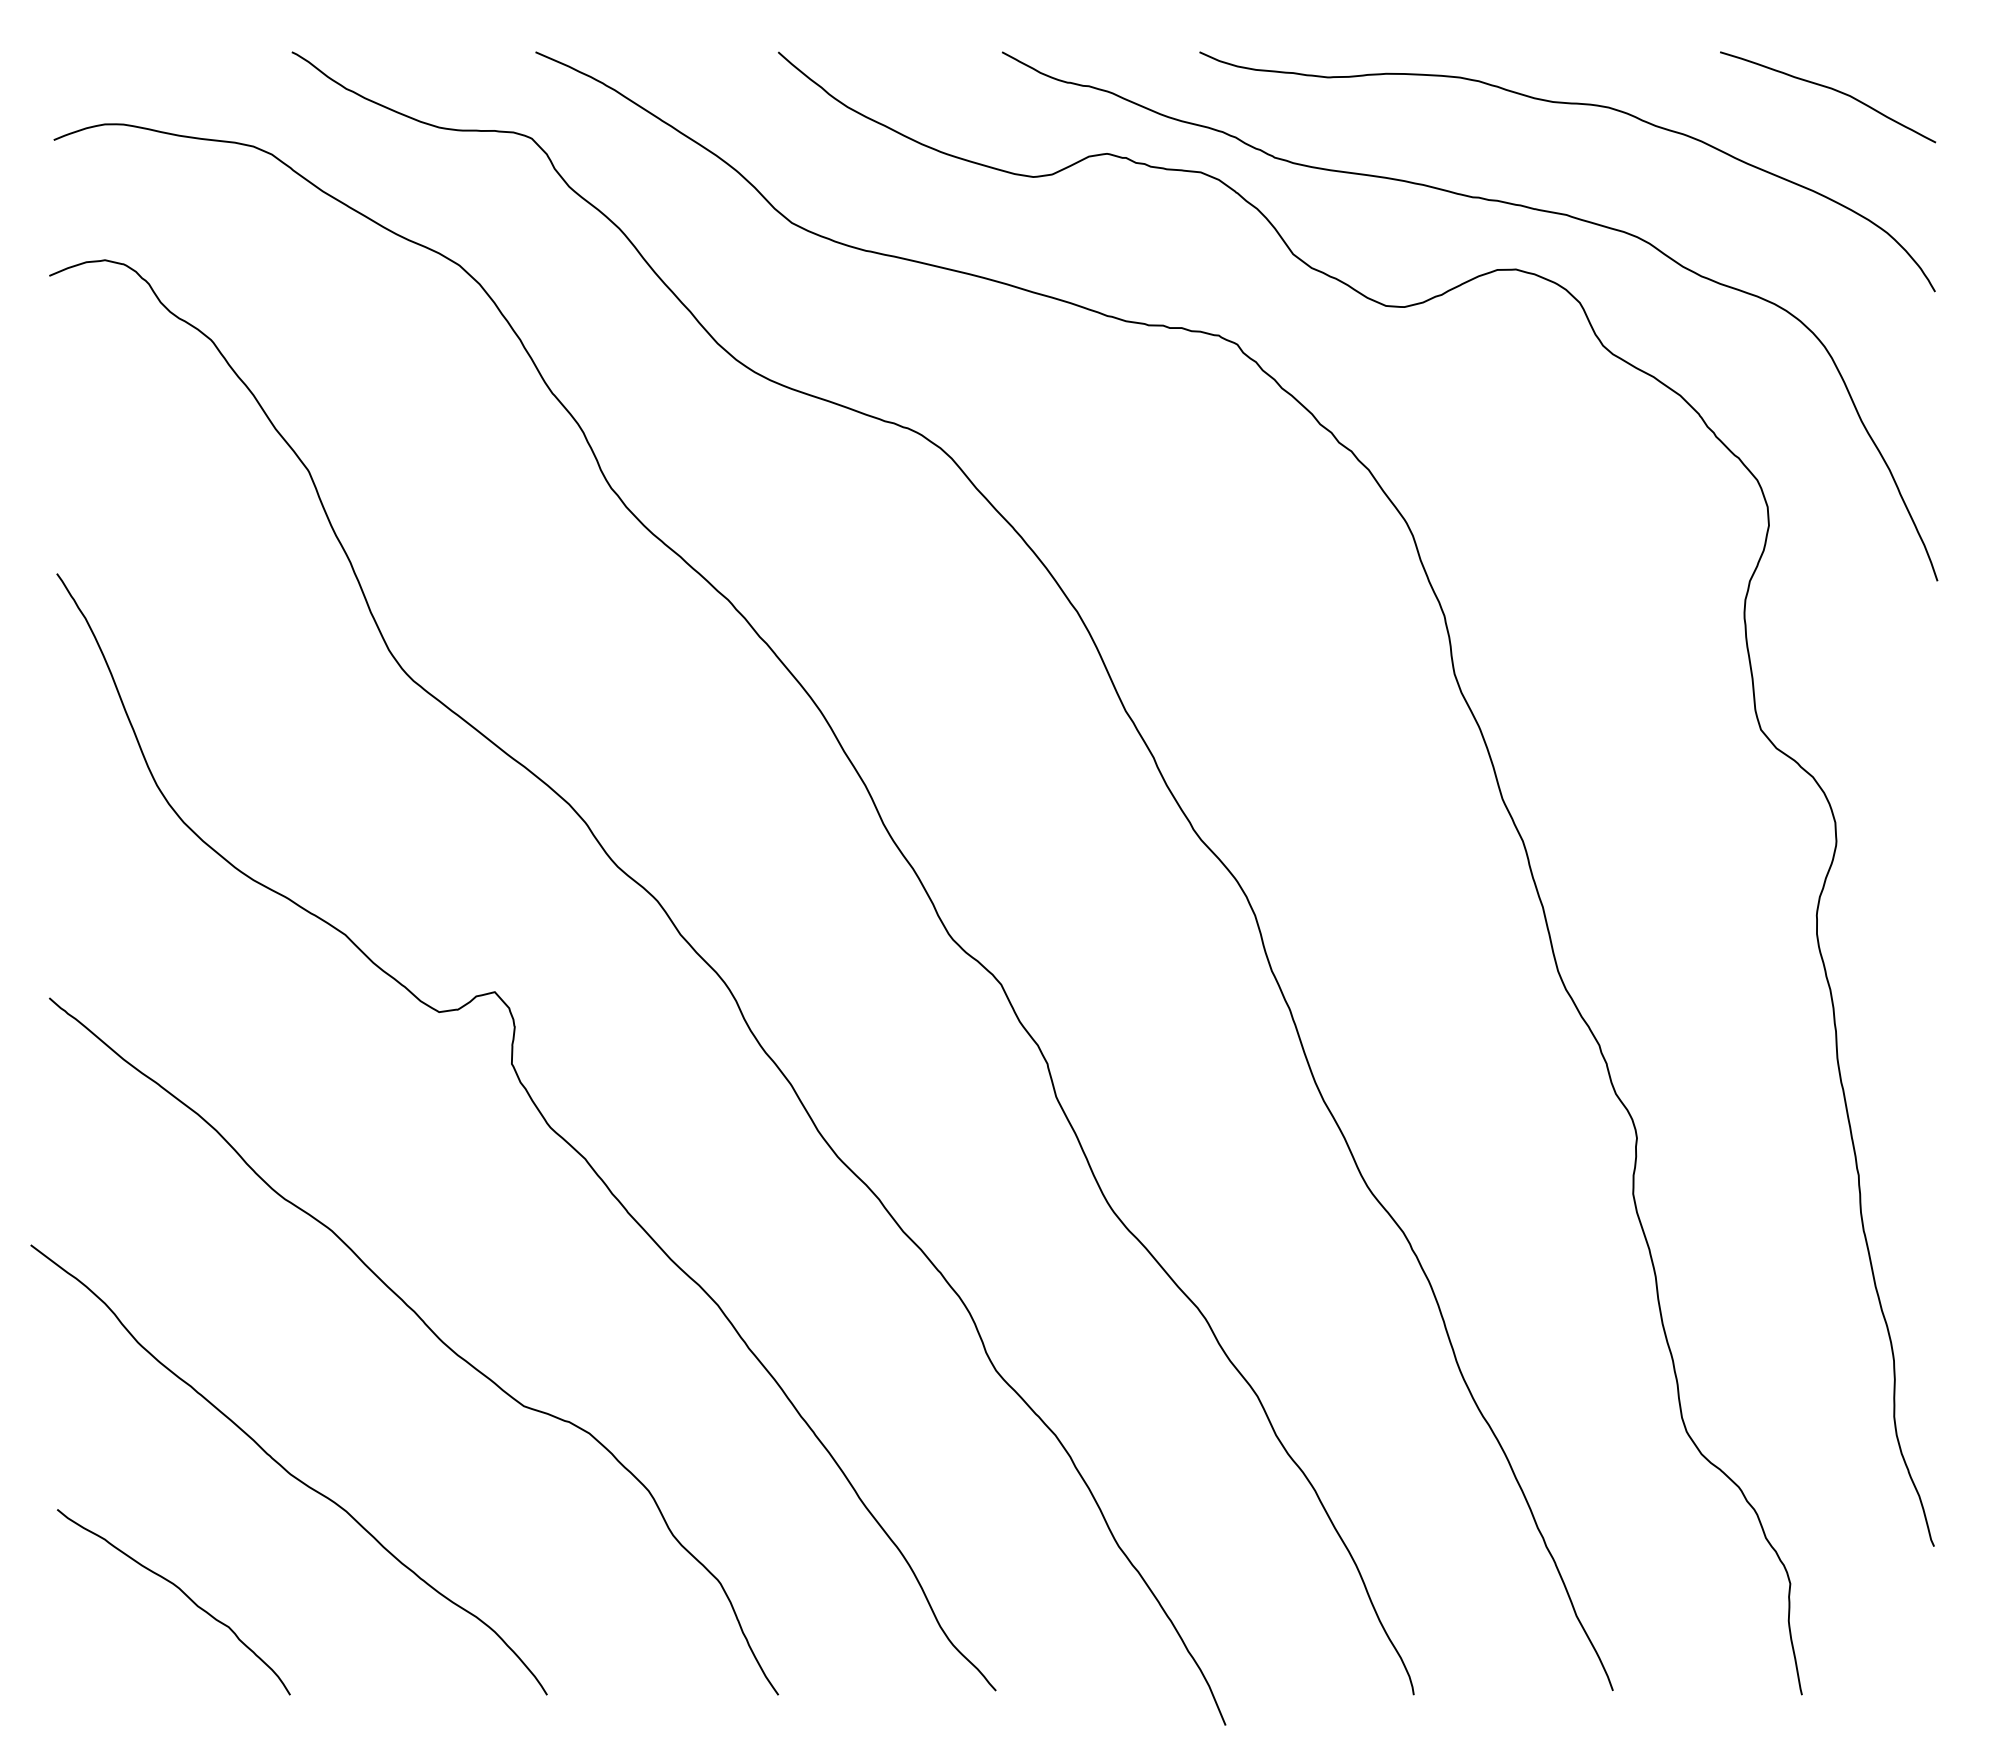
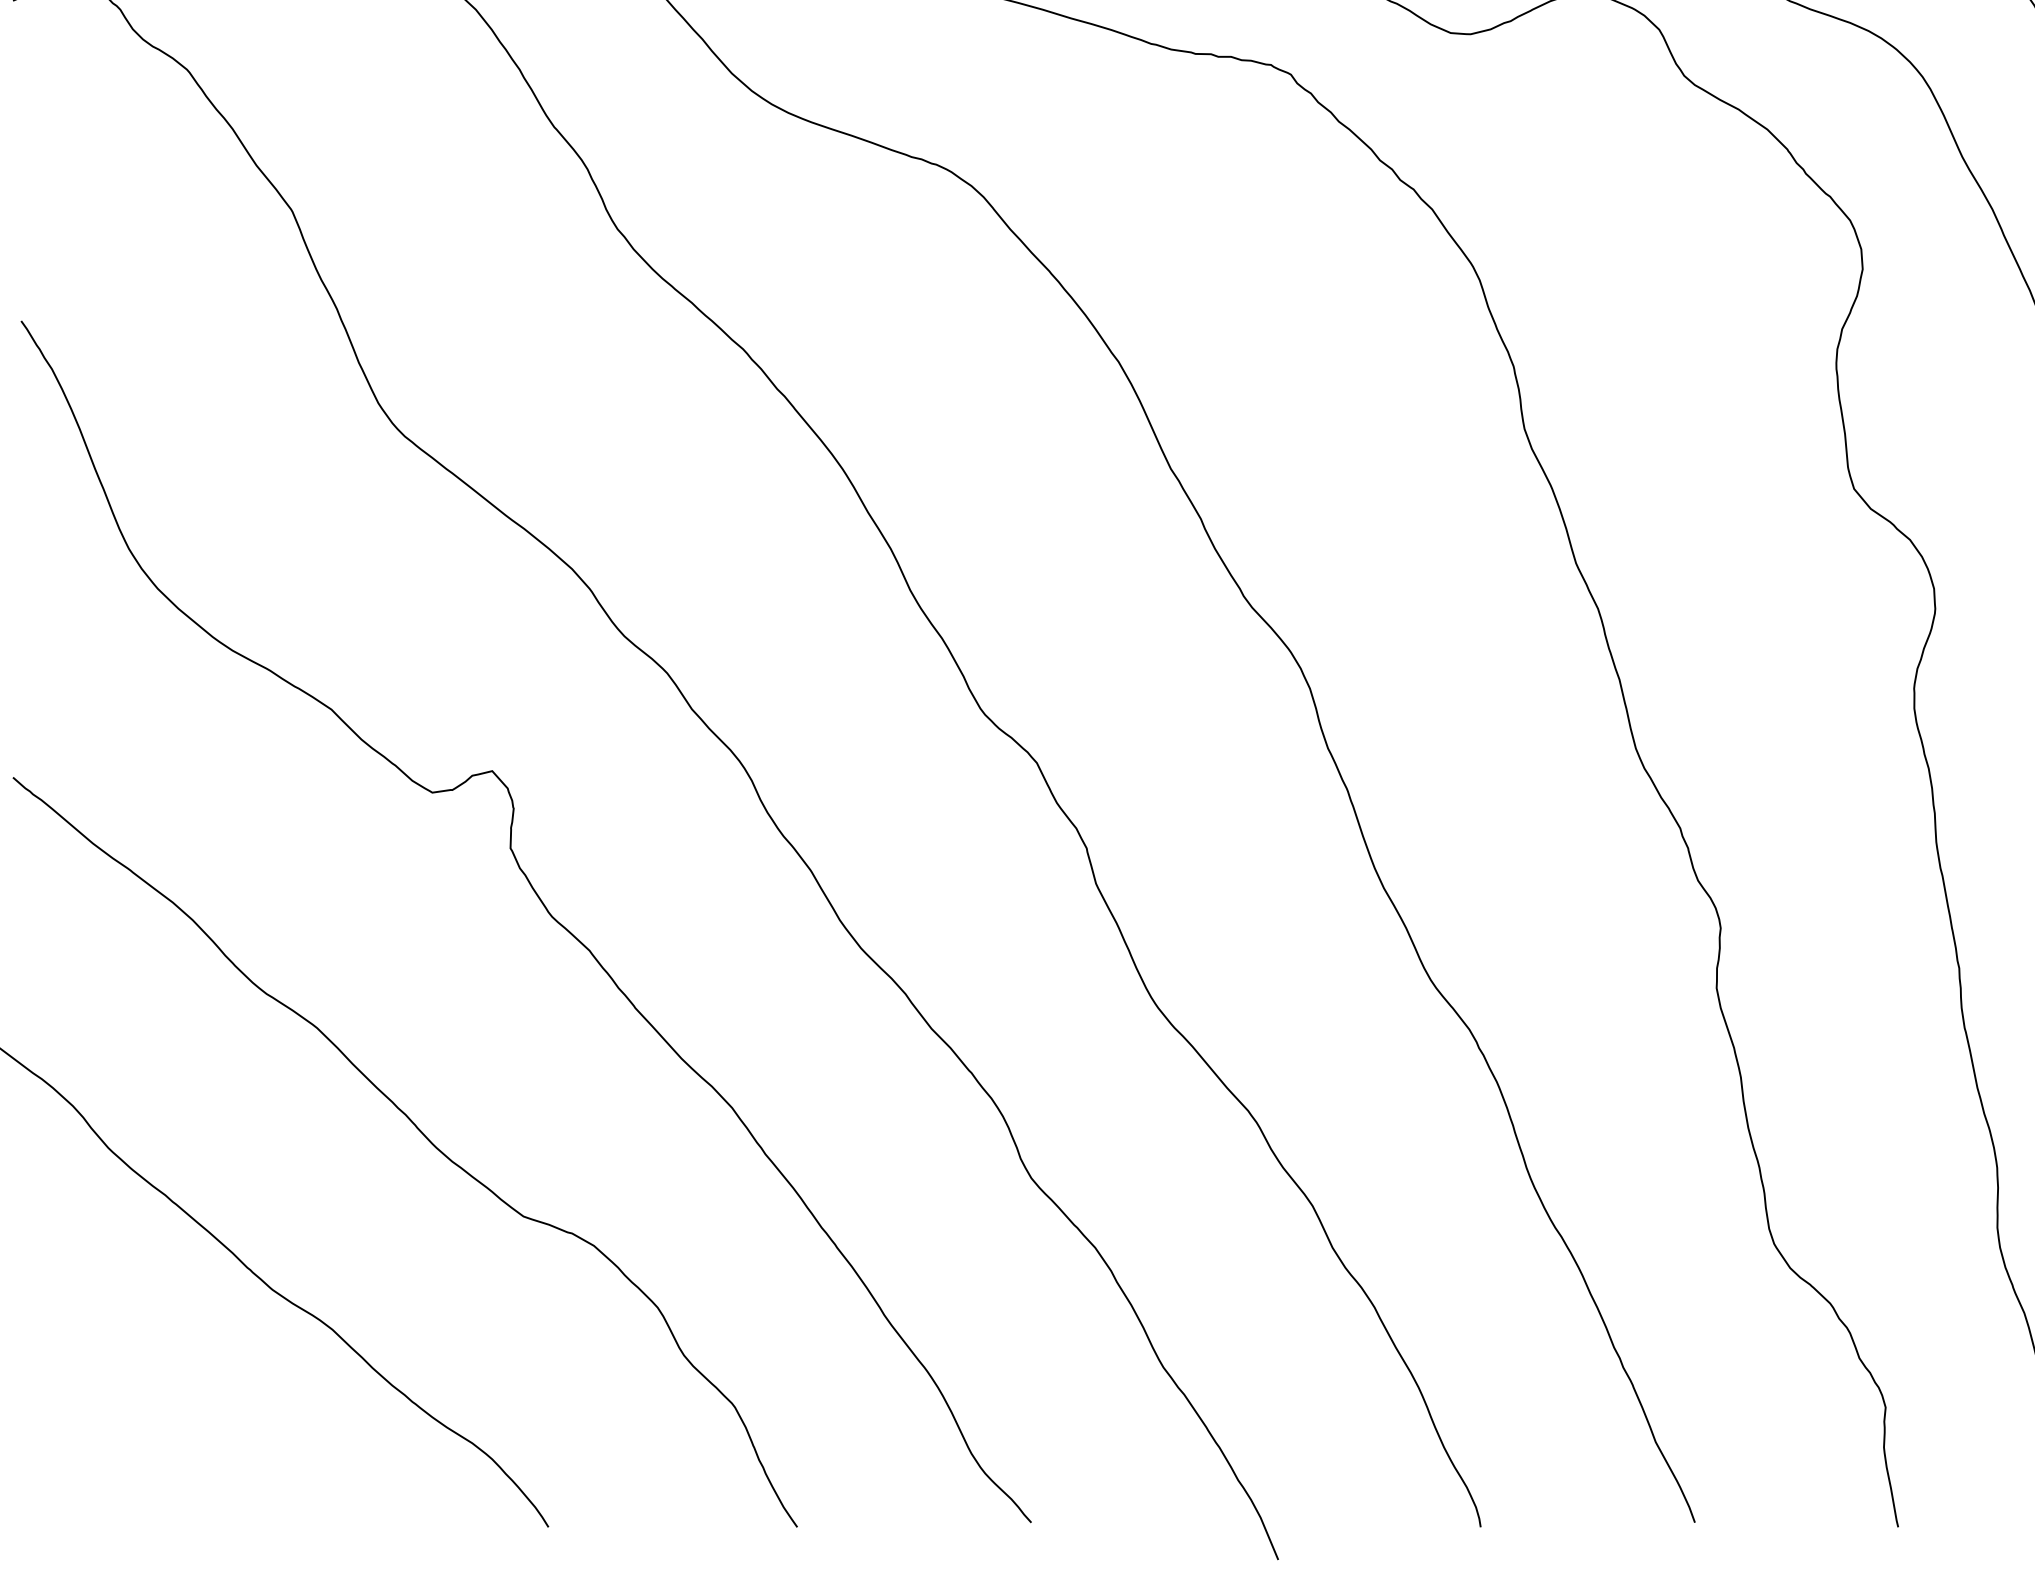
curve: (182, 1592) -> (156, 1416), removed

